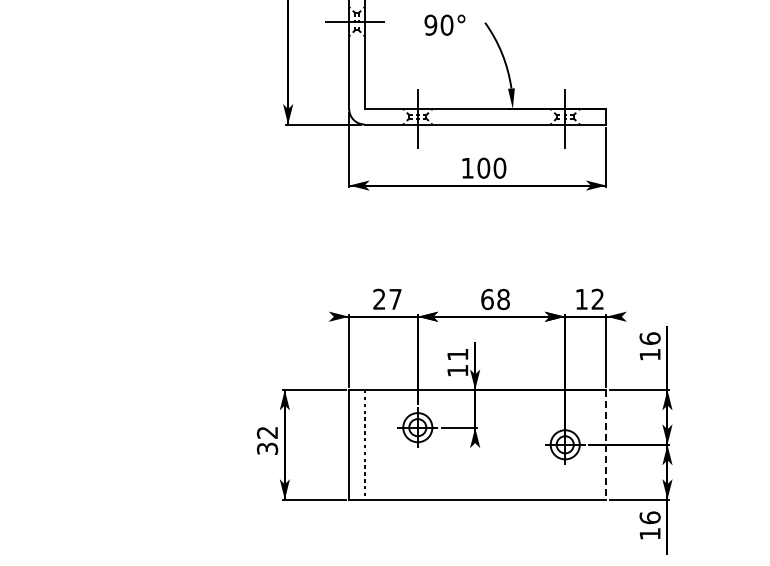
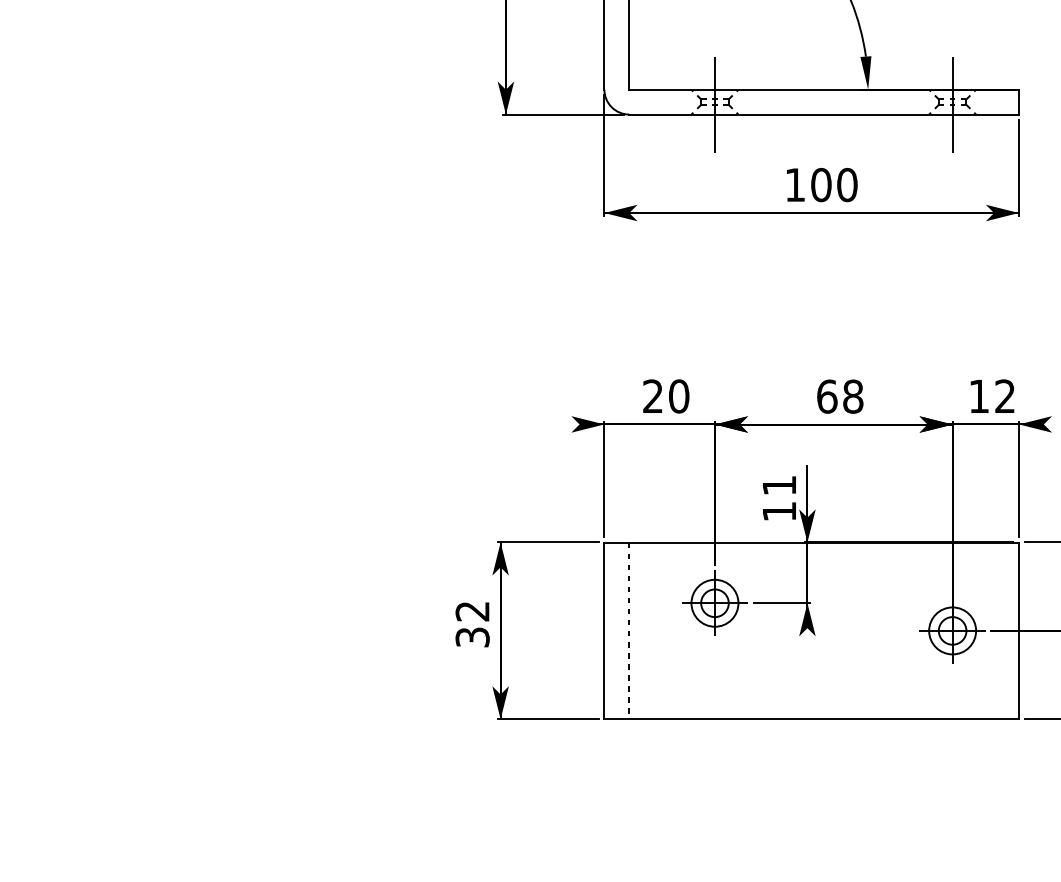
text: (395, 298) -> (678, 395), 27 -> 20
line: (606, 444) -> (1019, 630), dashed -> solid

